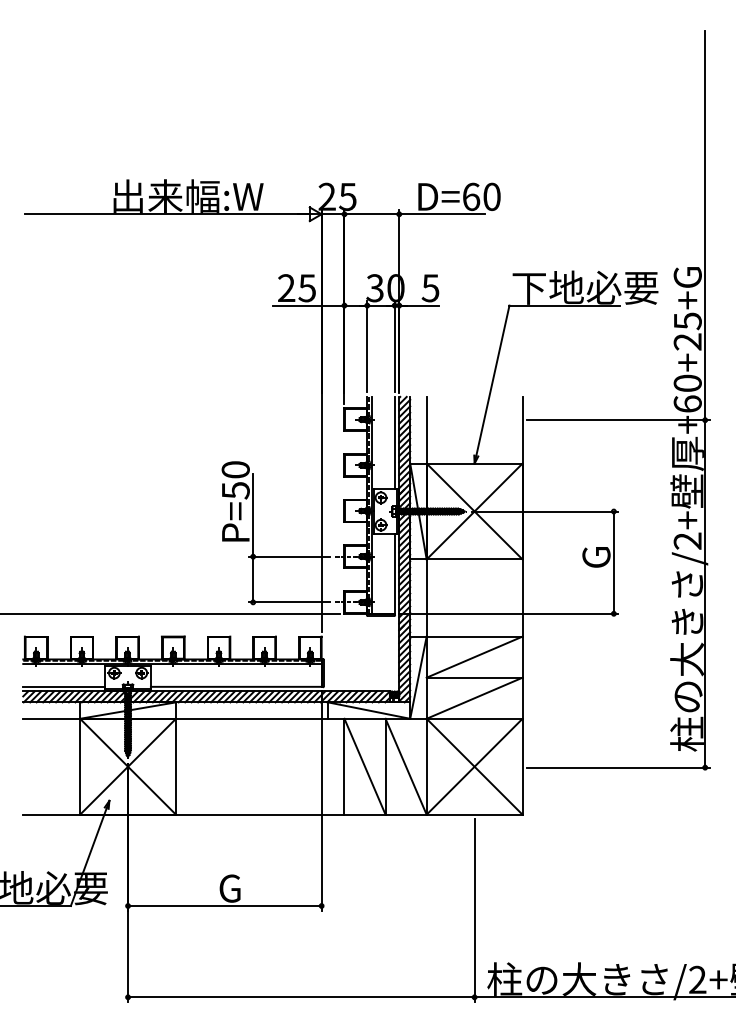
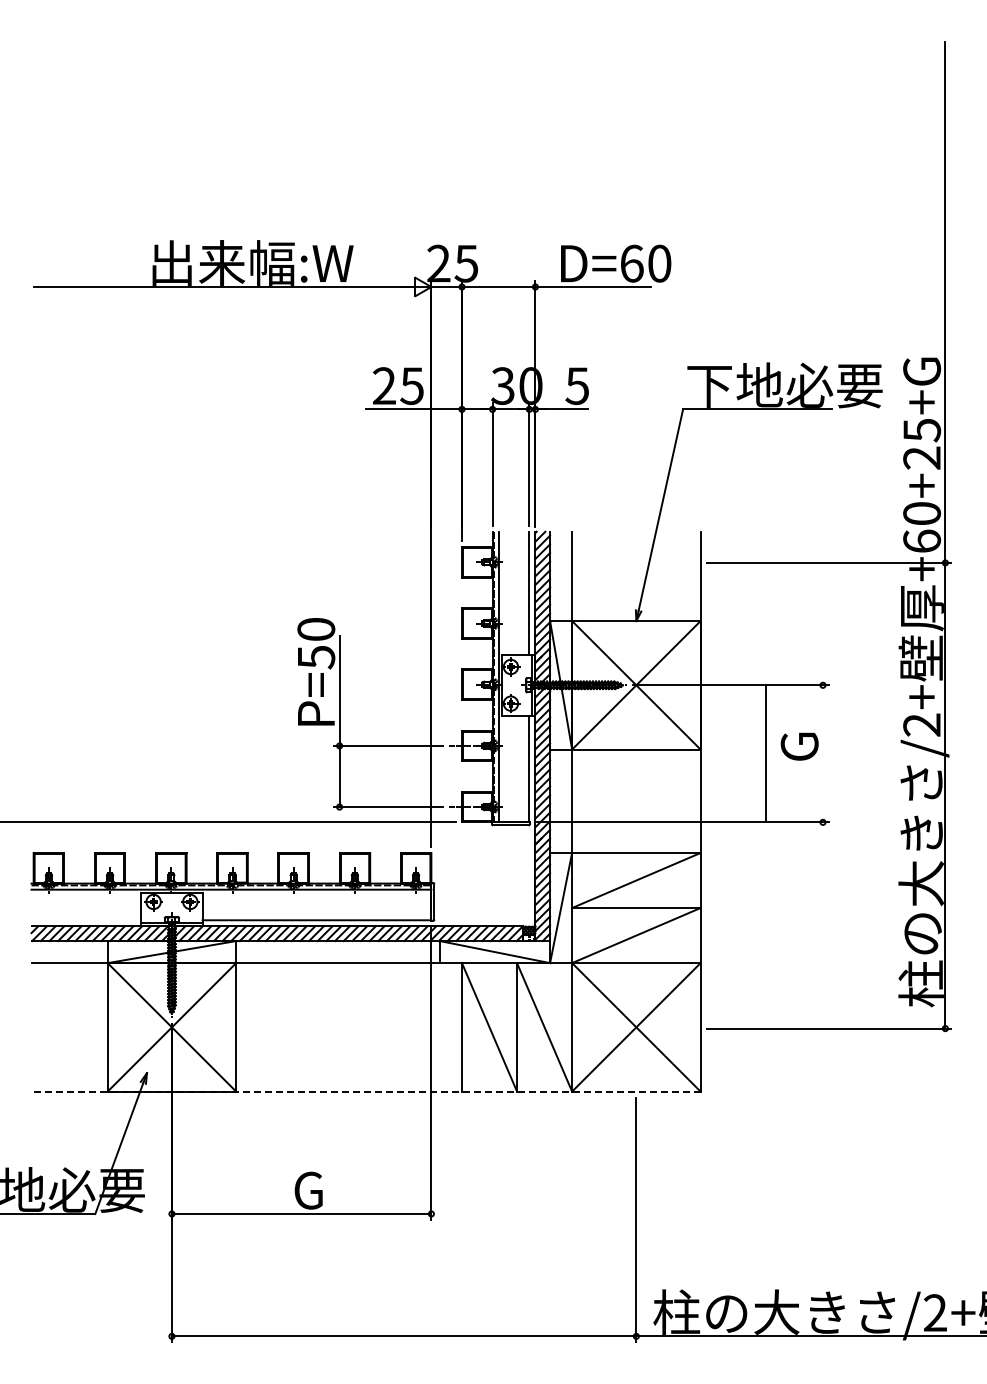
line: (613, 562) -> (765, 753), moved
line: (64, 687) -> (86, 920), removed
line: (273, 814) -> (366, 1091), solid -> dashed

